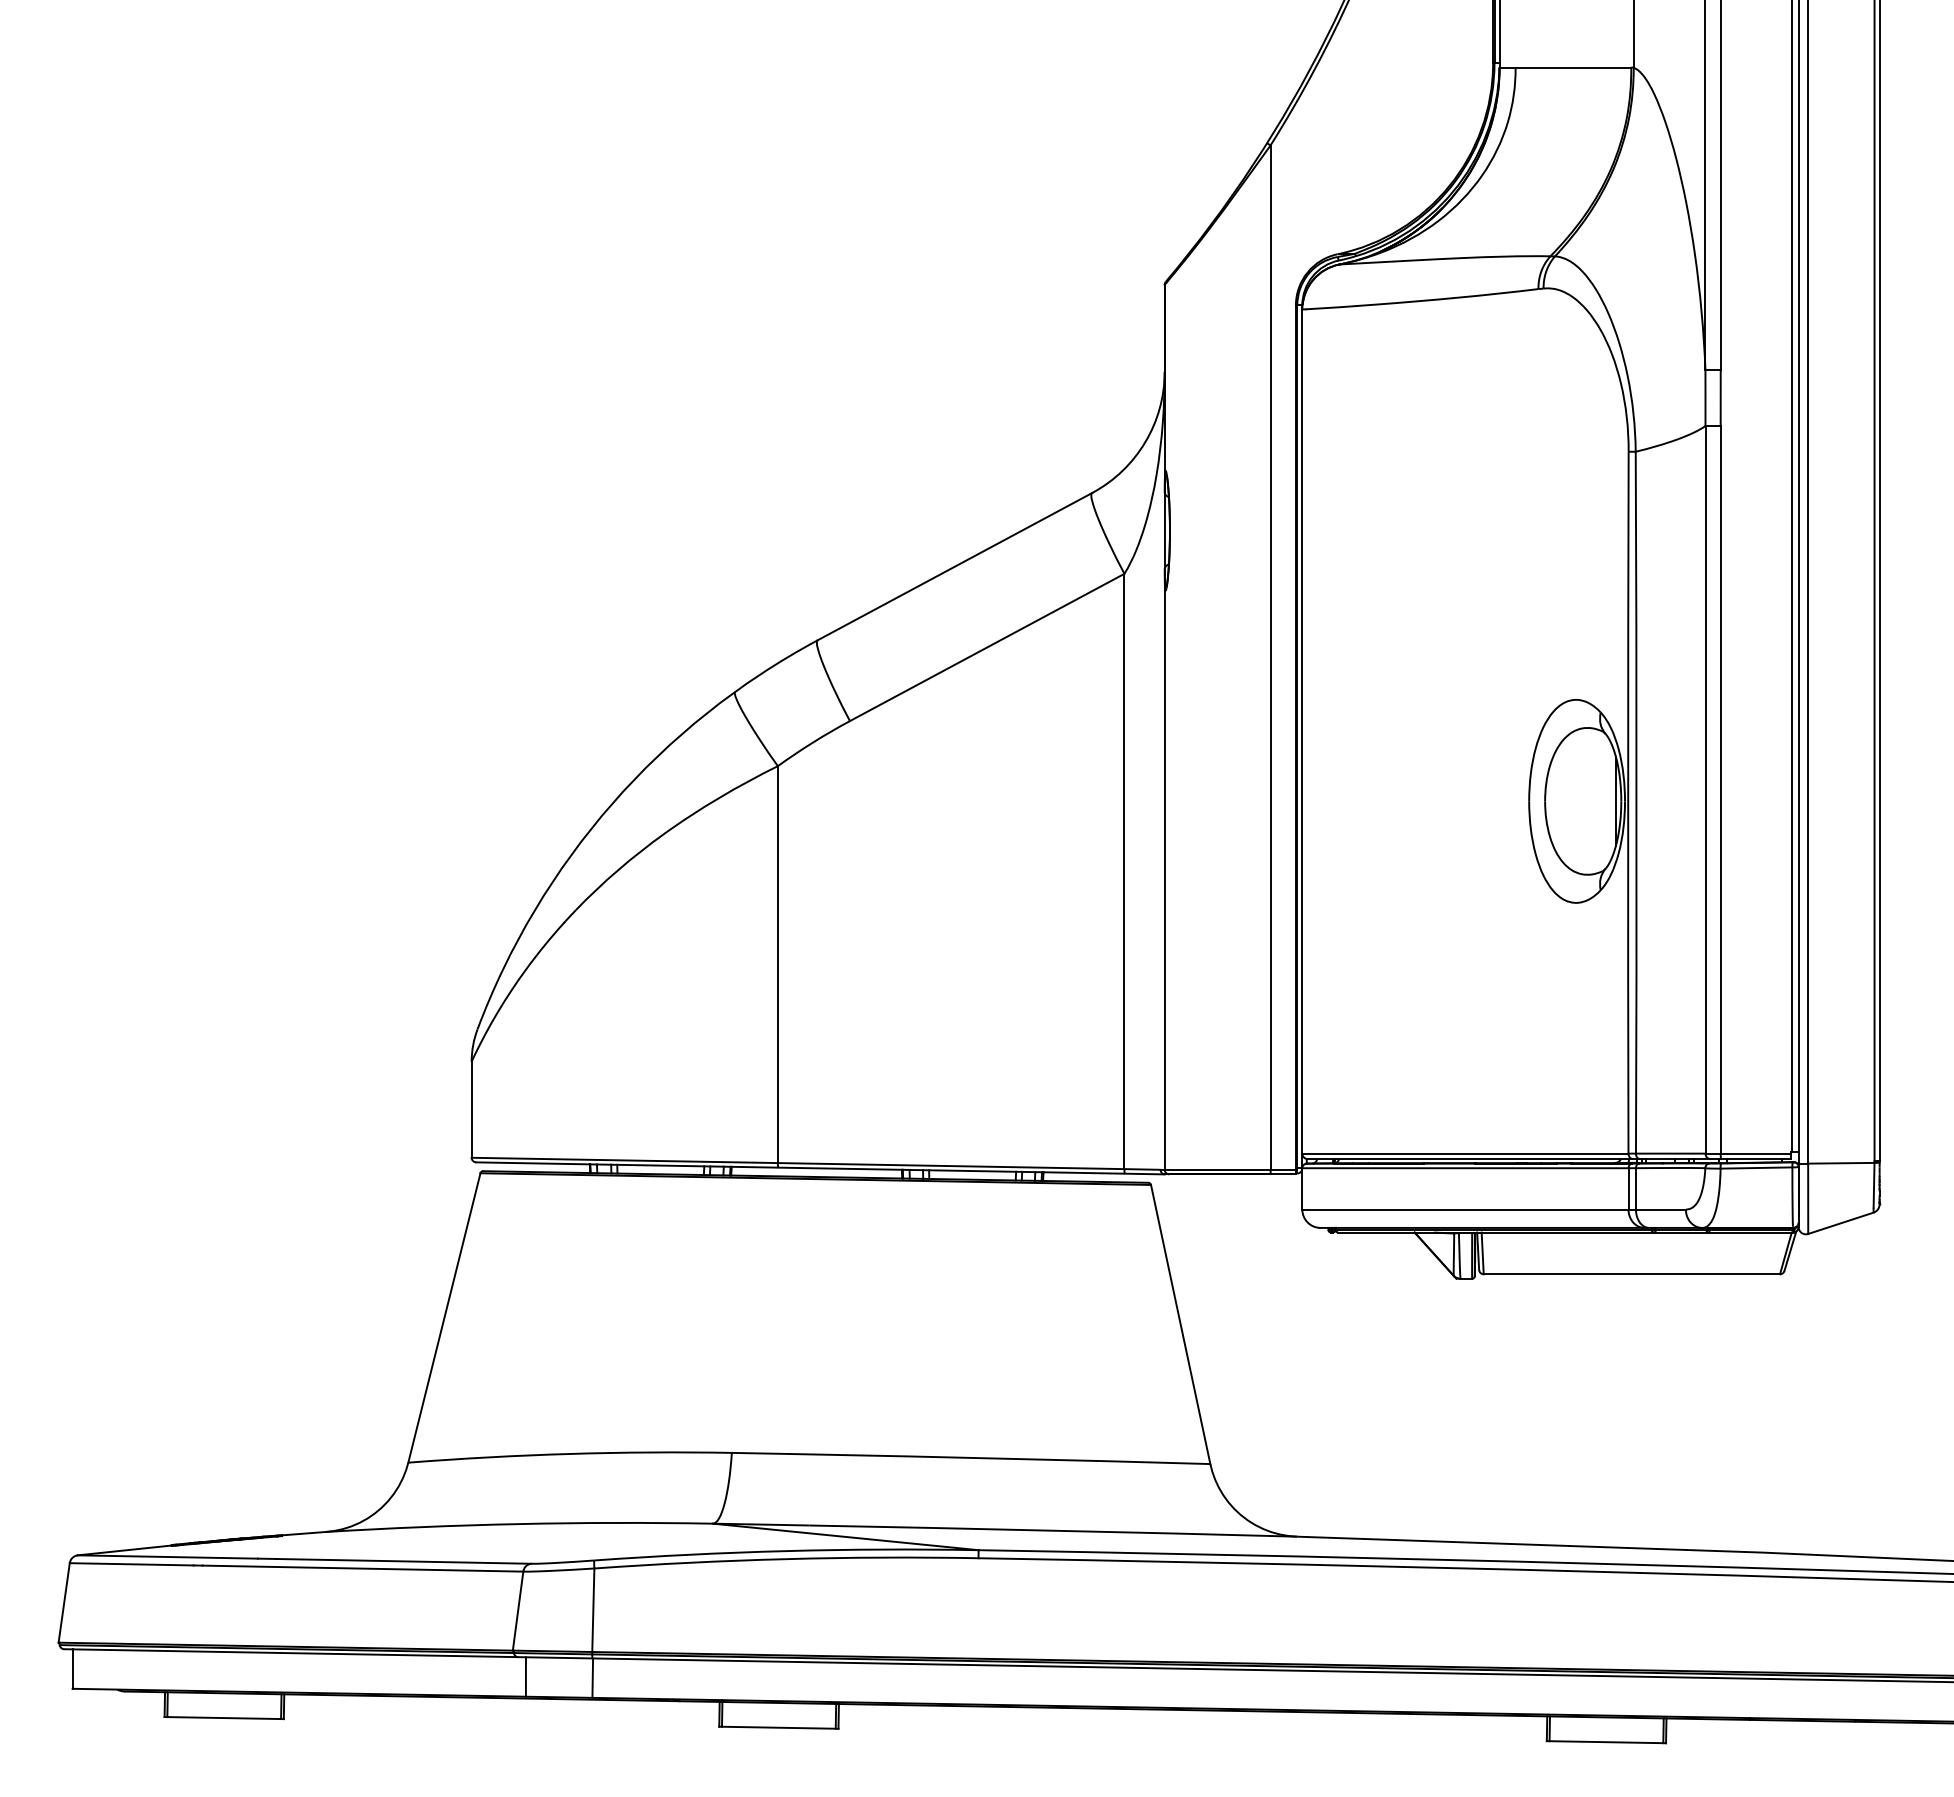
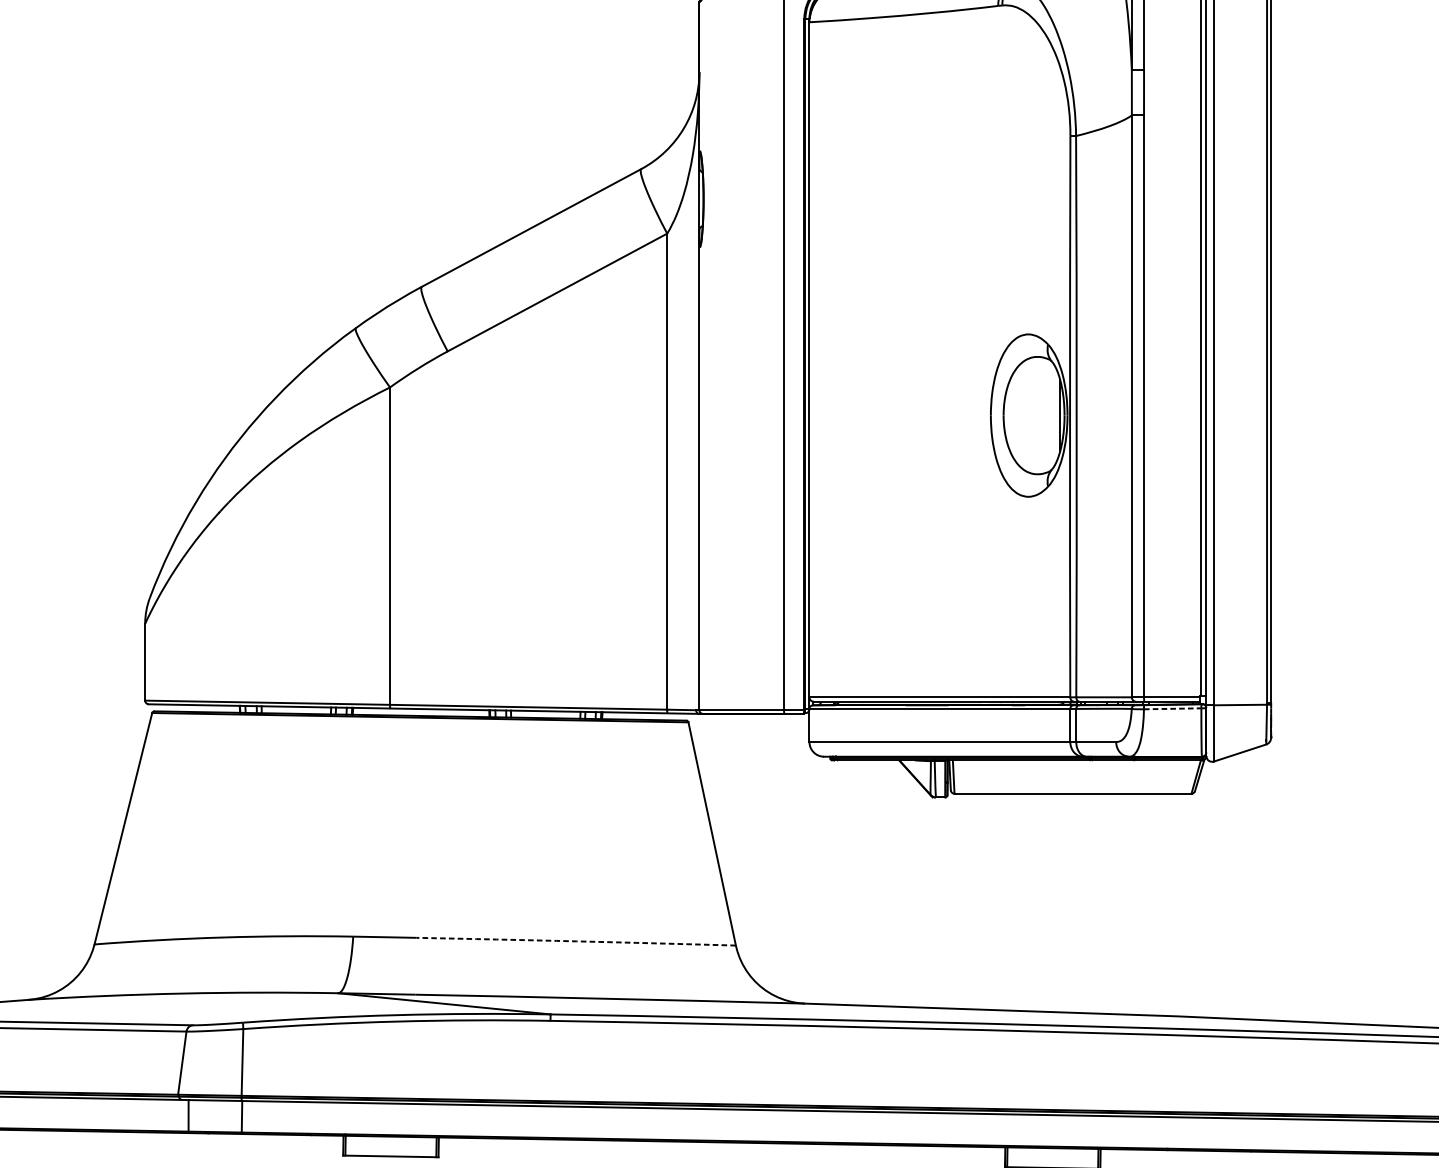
line: (1756, 1168) -> (1172, 709), solid -> dashed
arc: (1010, 1458) -> (576, 941), solid -> dashed

